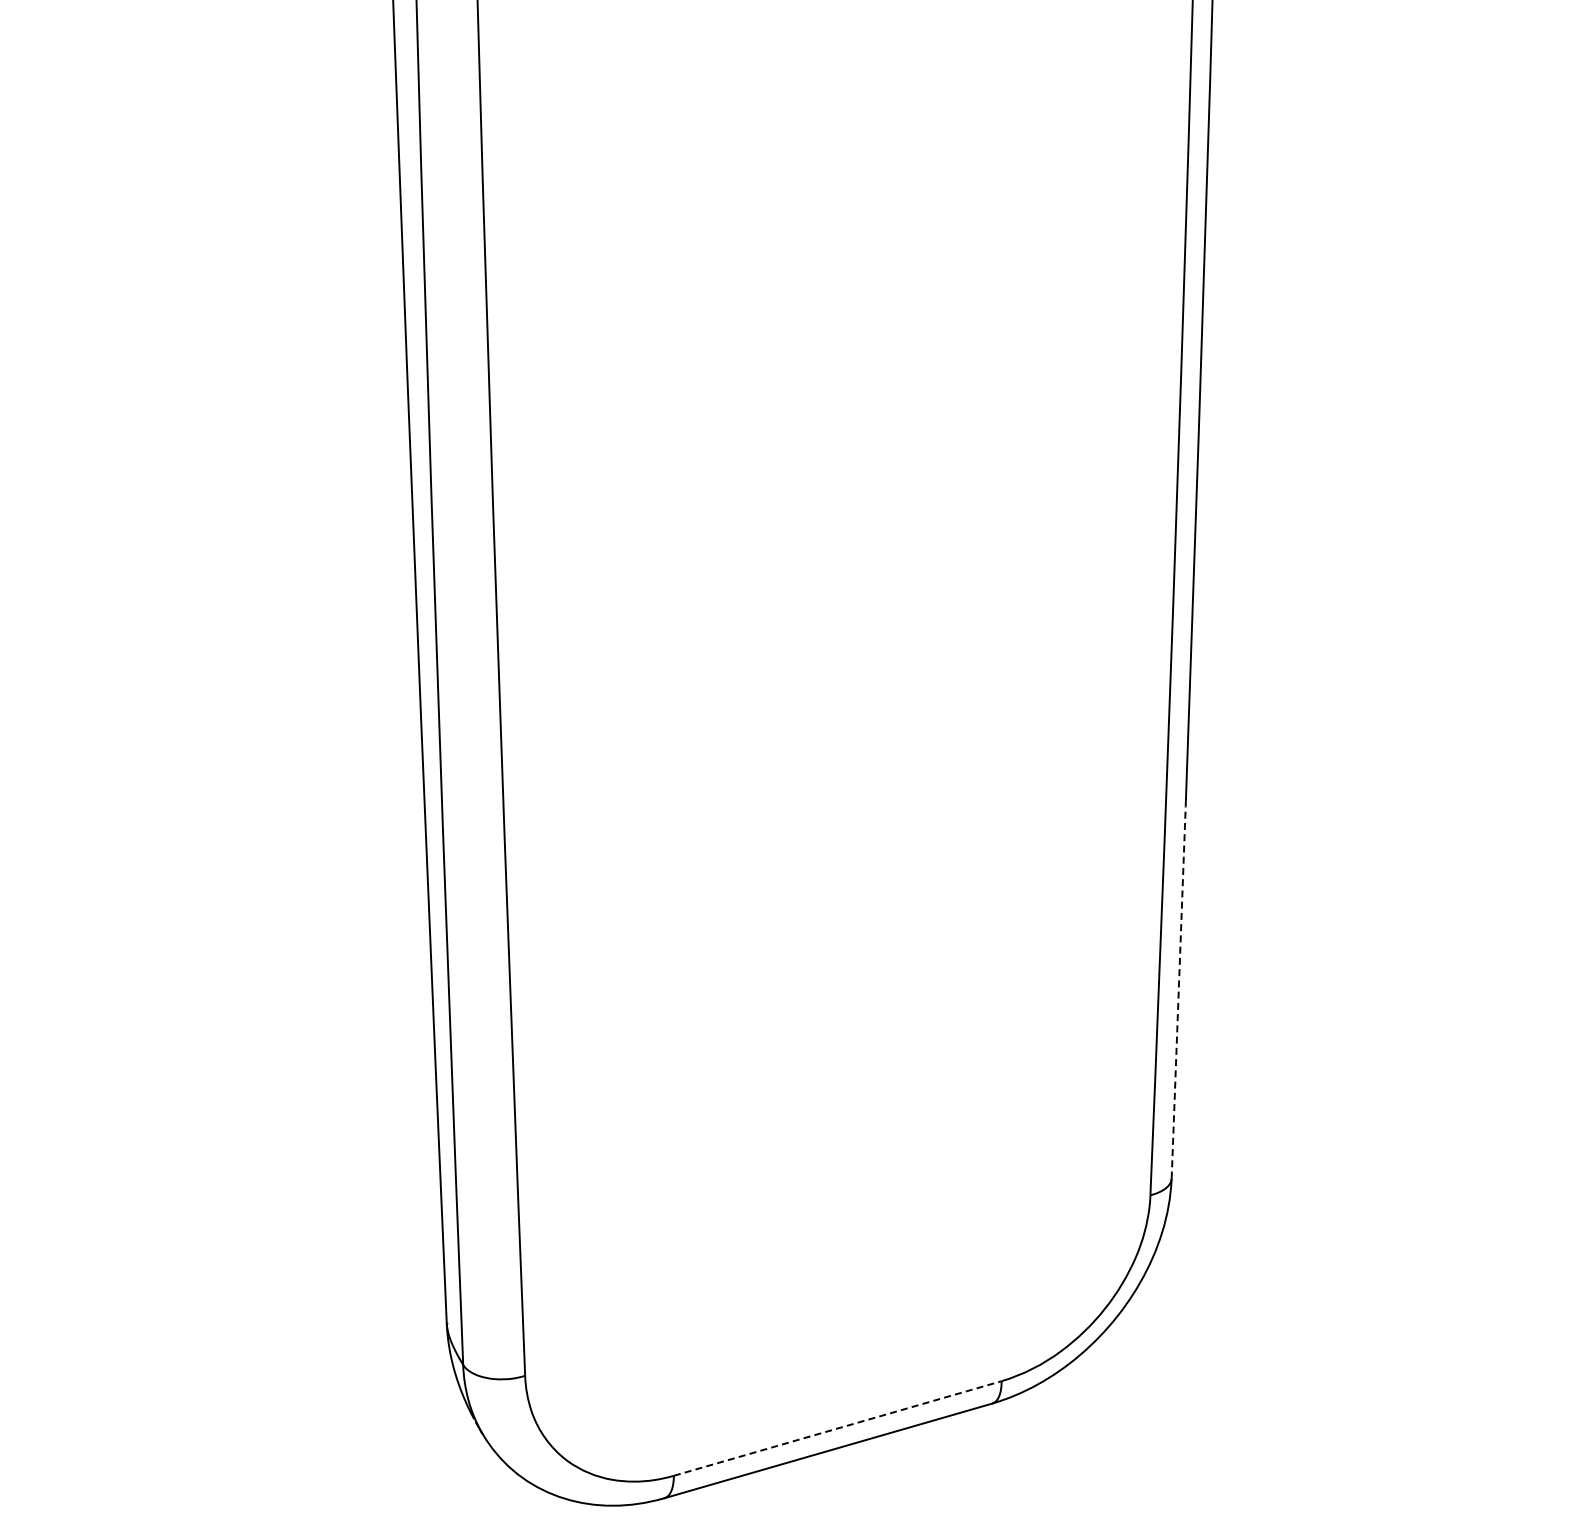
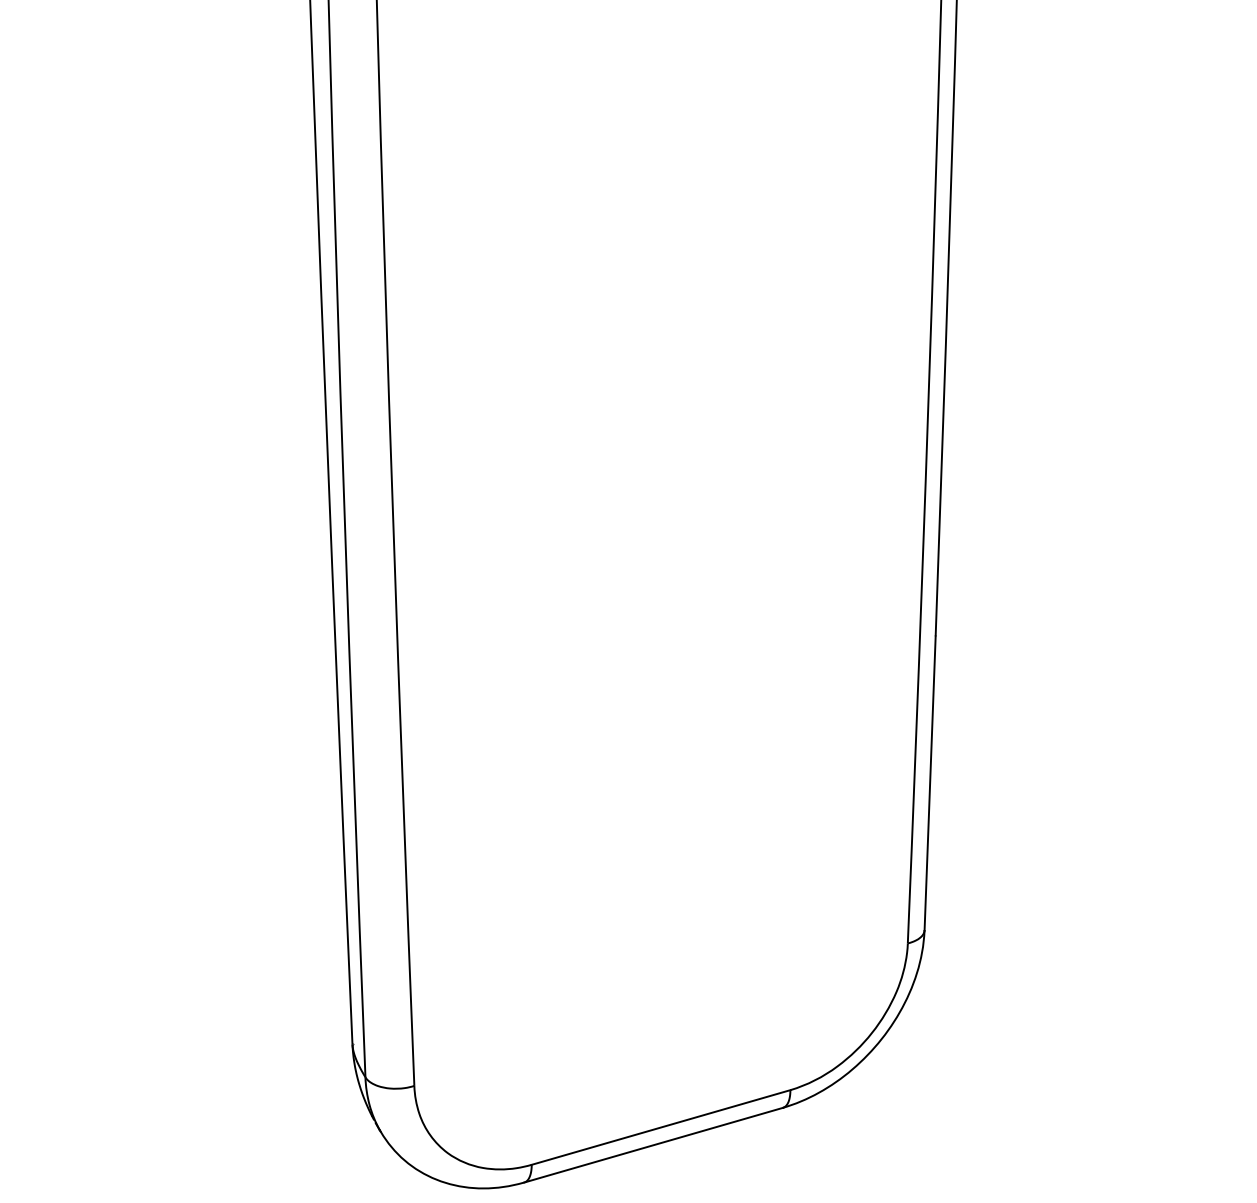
line: (1178, 991) -> (929, 782), dashed -> solid
line: (837, 1428) -> (660, 1127), dashed -> solid

